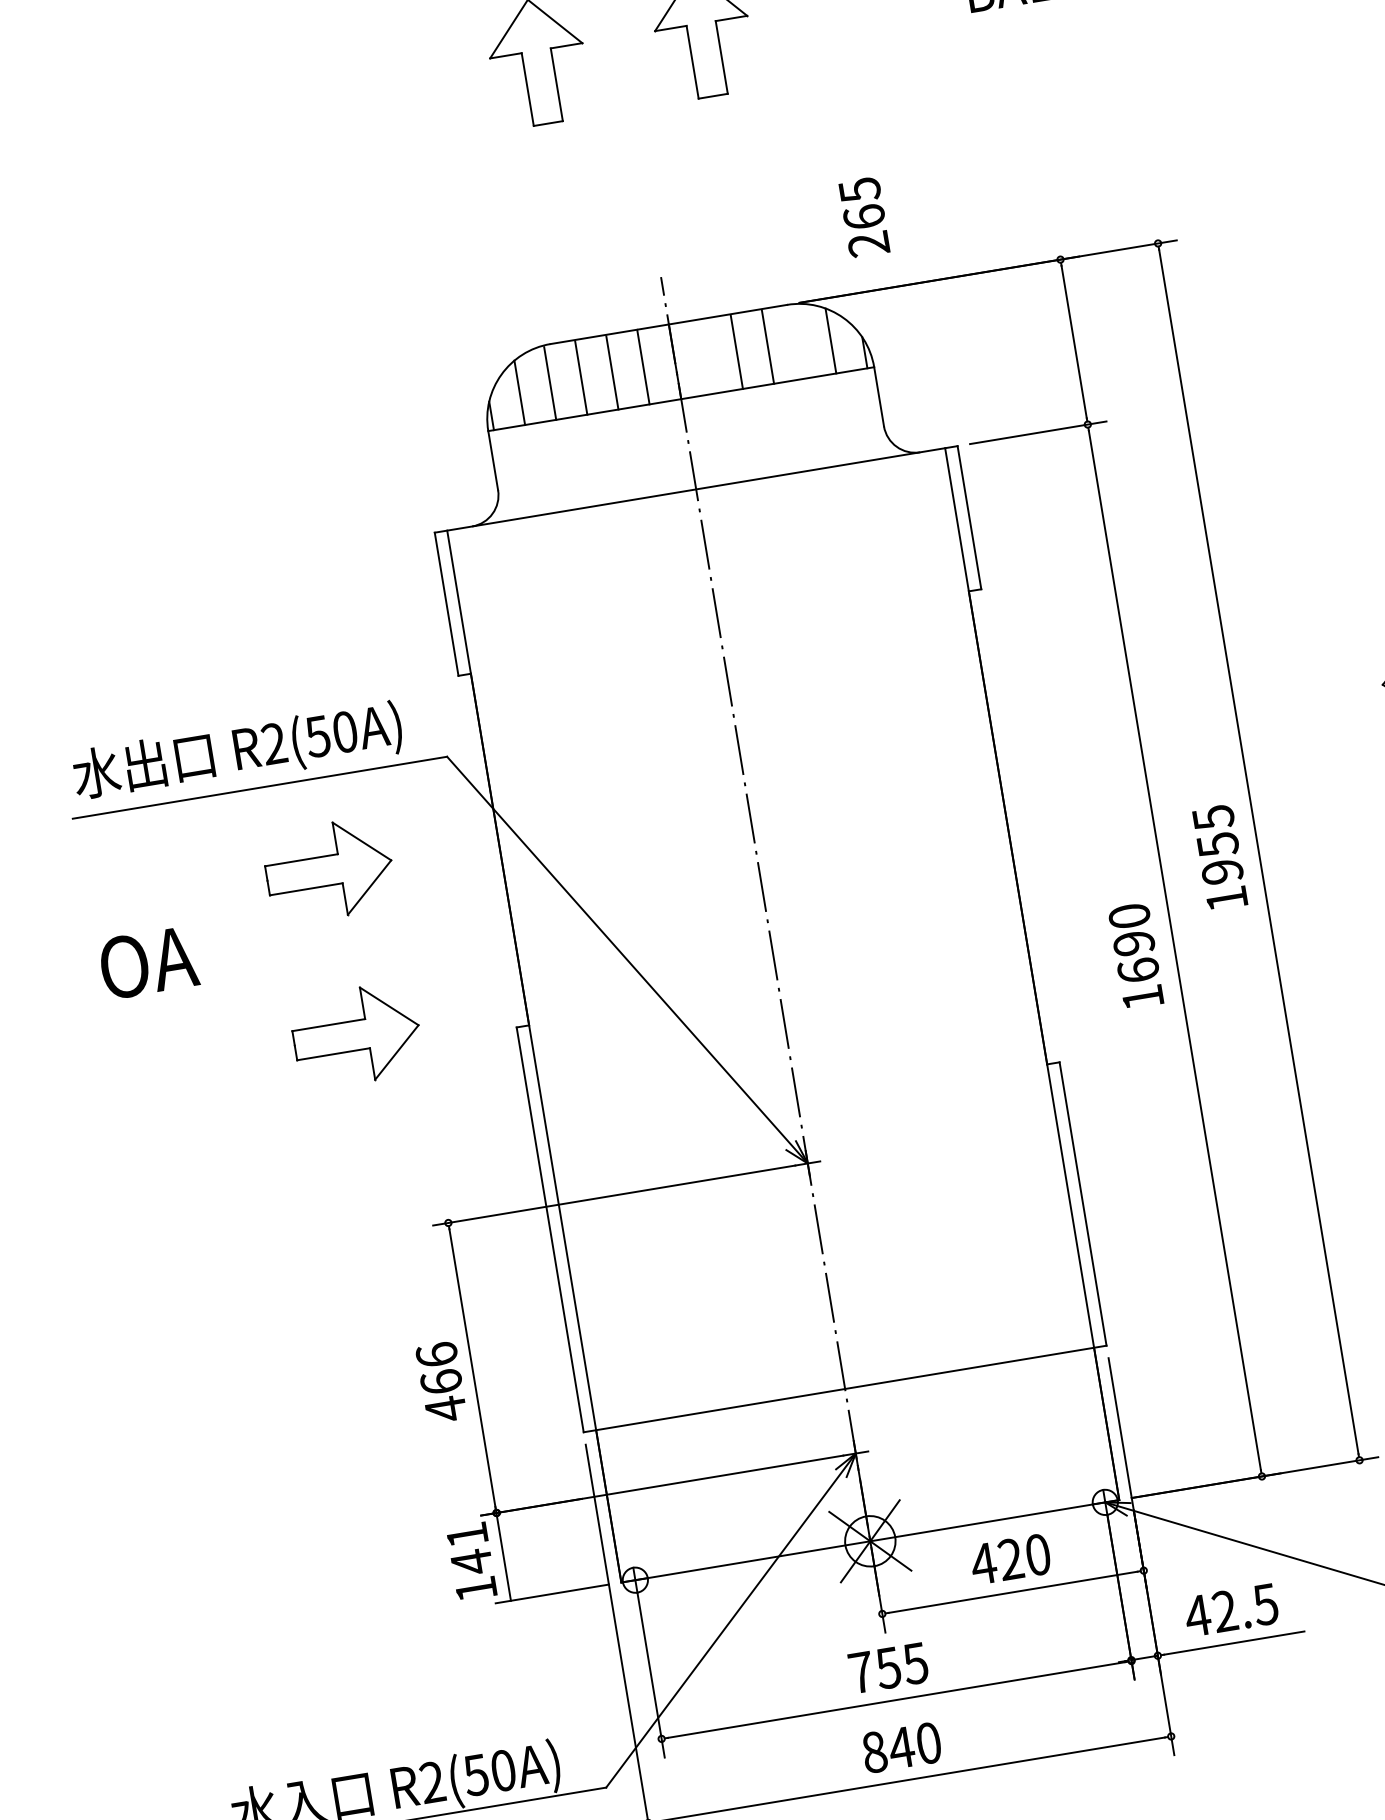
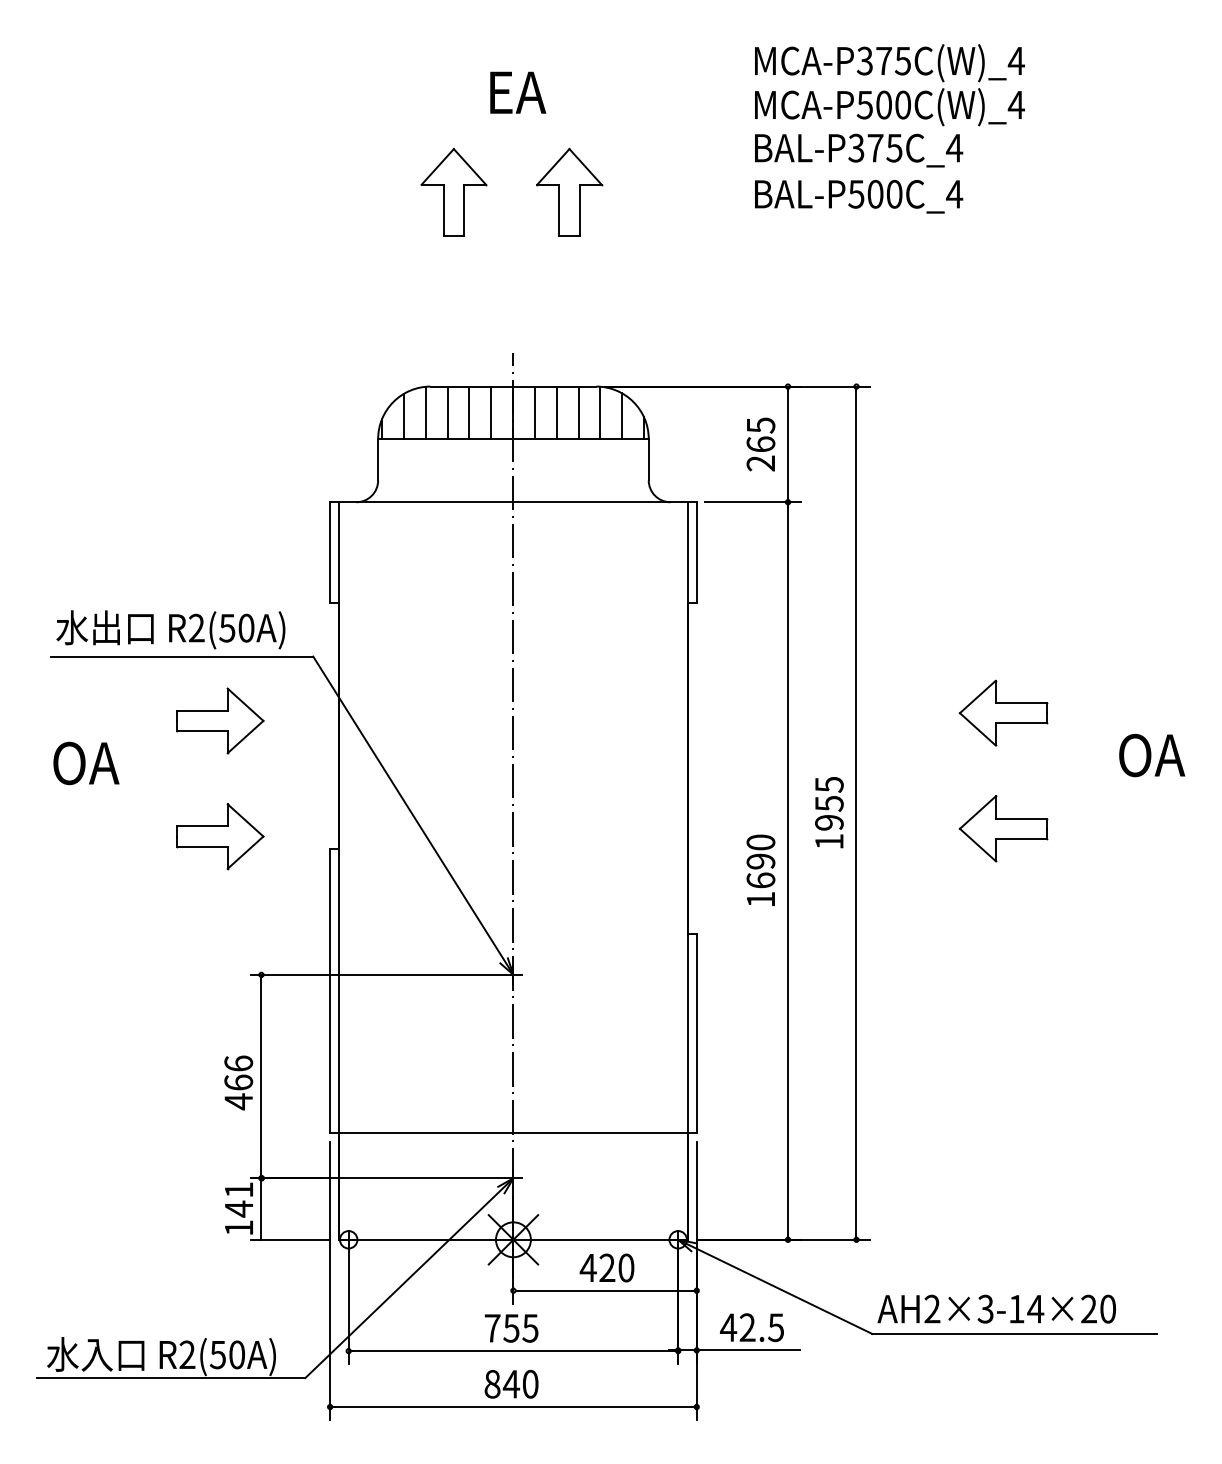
text: (863, 217) -> (760, 444), moved
line: (799, 342) -> (600, 413), added
line: (705, 356) -> (534, 412), added

